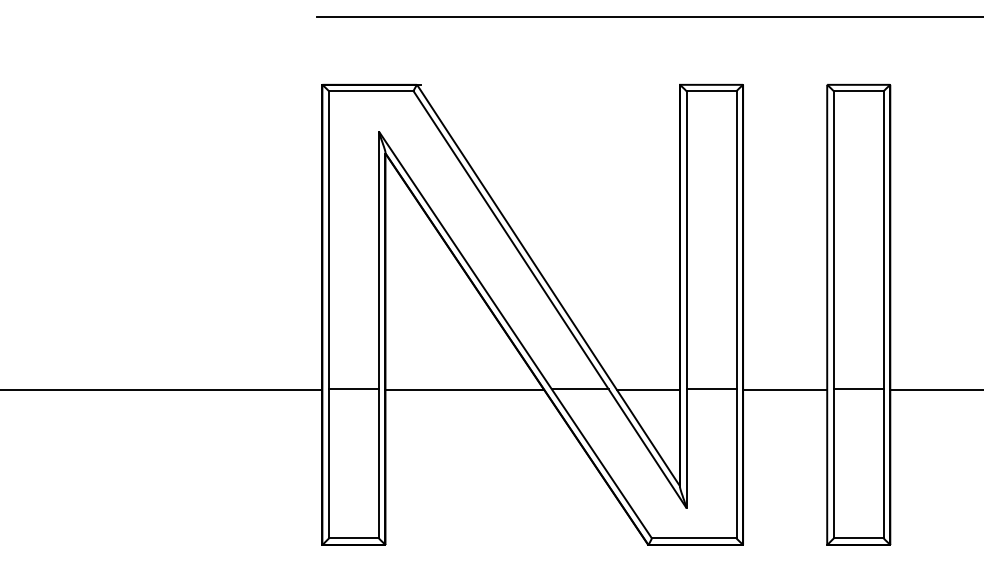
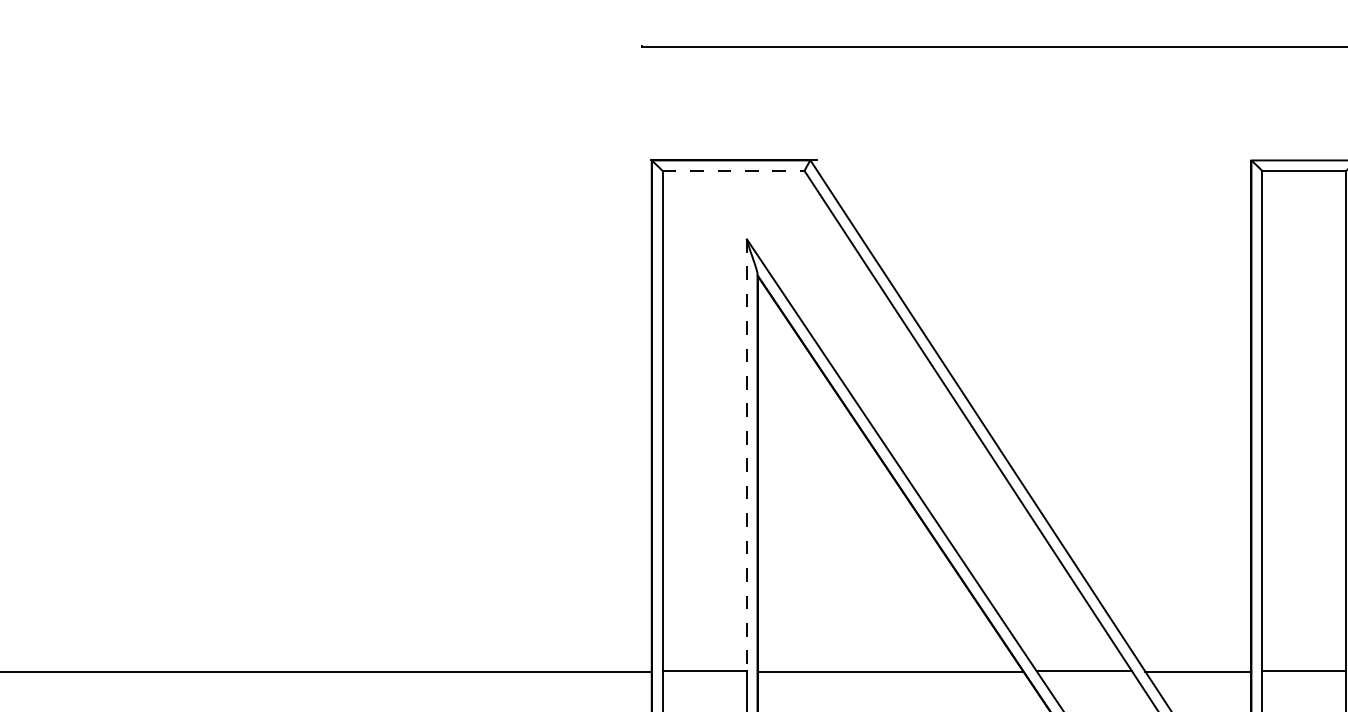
line: (371, 91) -> (734, 171), solid -> dashed
line: (378, 260) -> (745, 455), solid -> dashed

